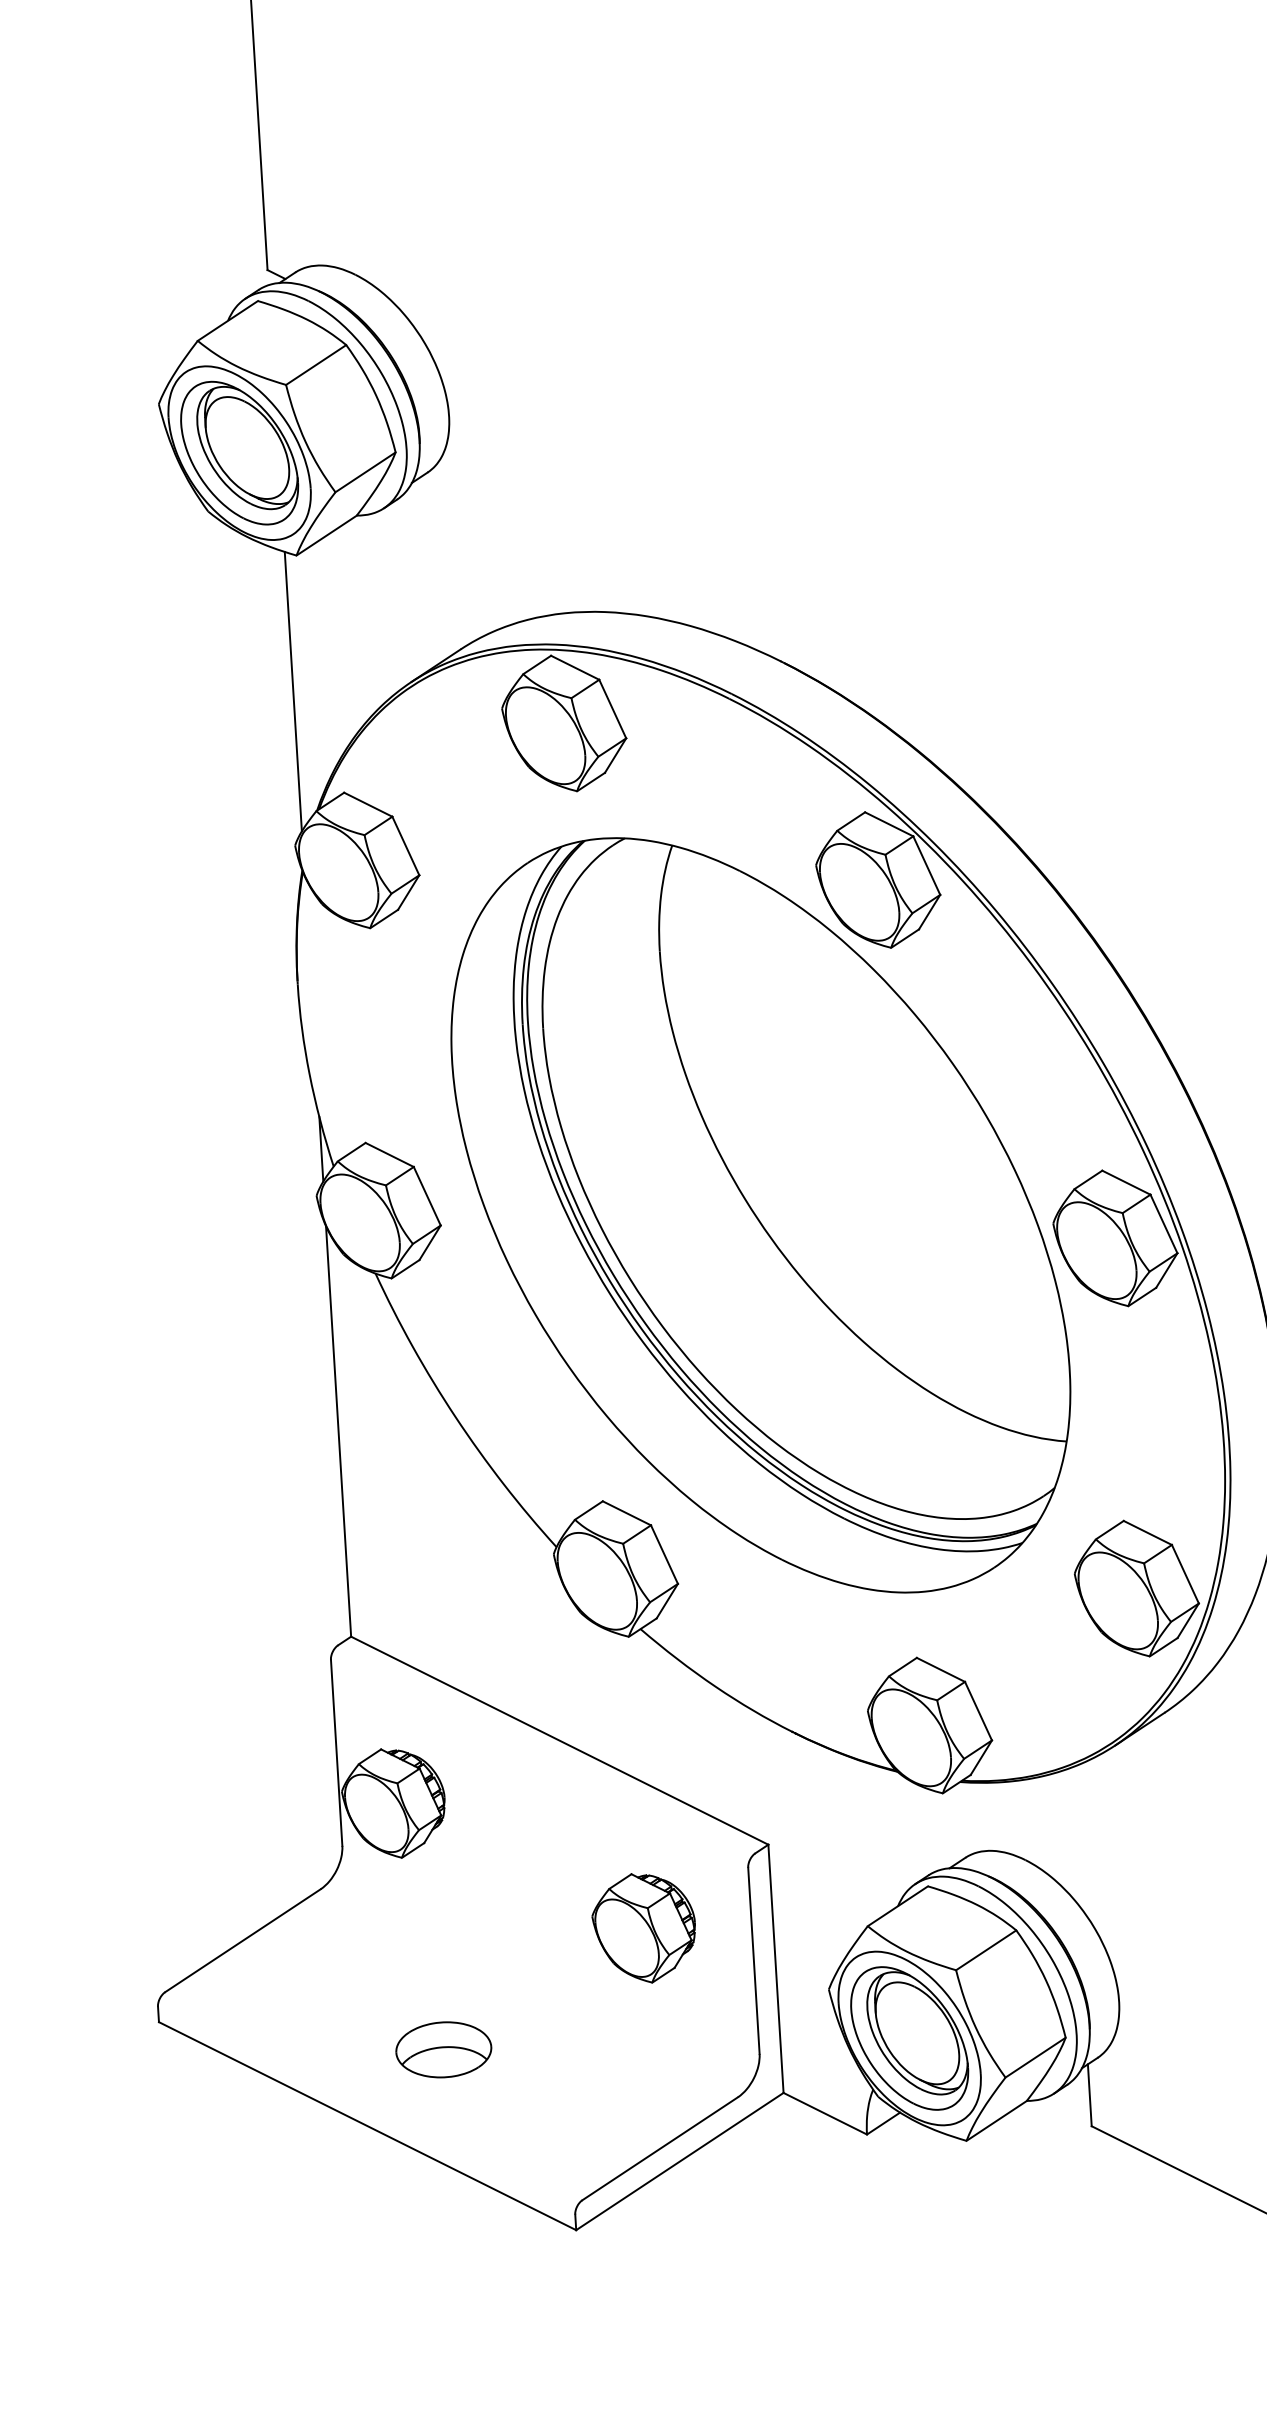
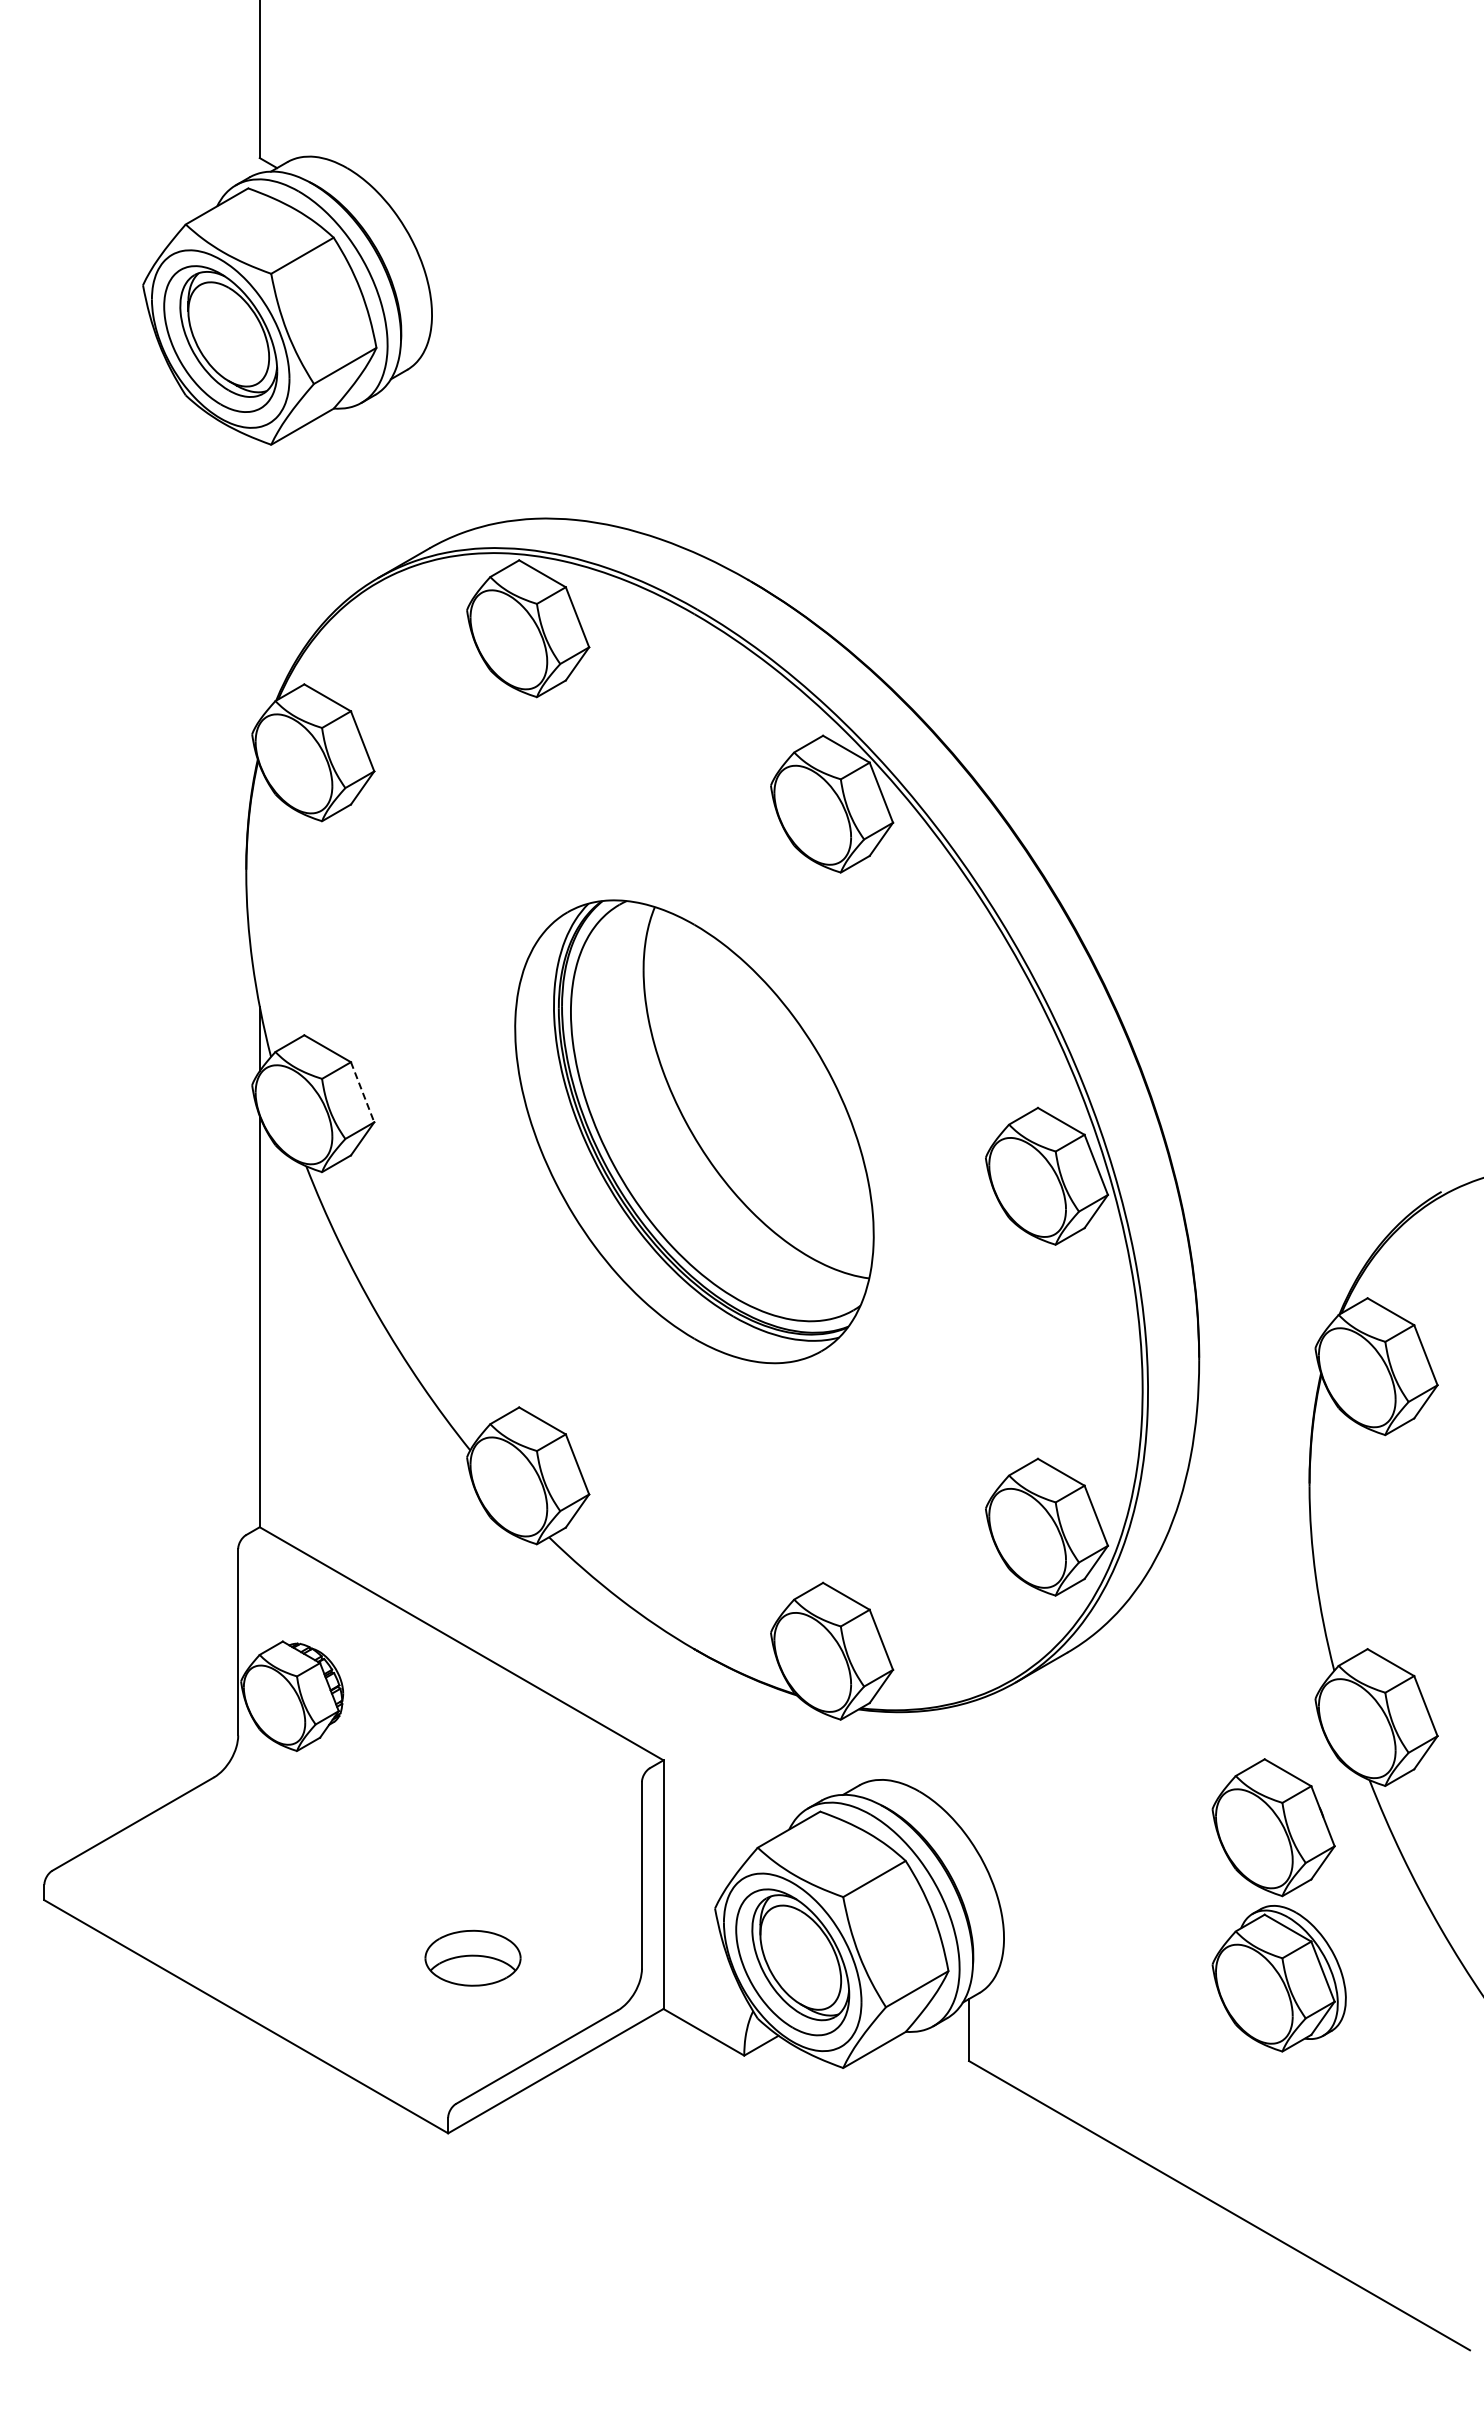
line: (293, 691) -> (259, 580), removed
line: (427, 1196) -> (362, 1092), solid -> dashed
part: (760, 1215) -> (694, 1131), size x0.6
part: (644, 1927) -> (534, 1835), removed
part: (443, 2049) -> (472, 1957), moved

